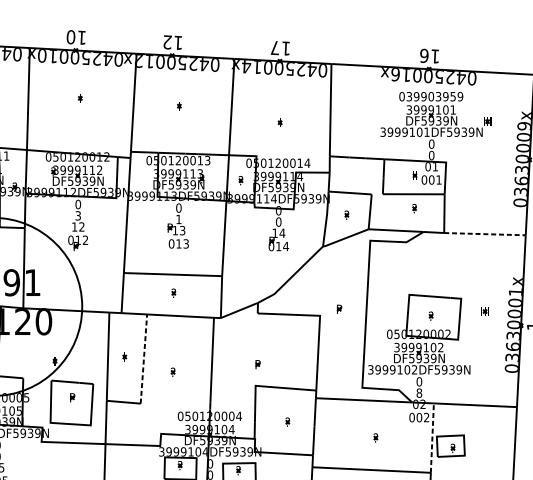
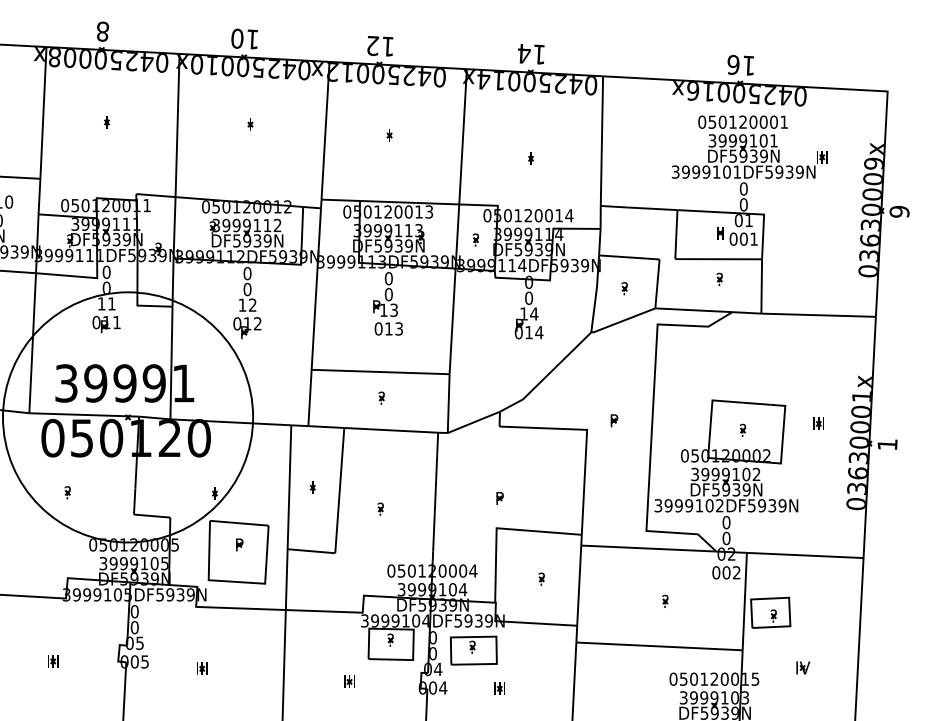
text: (275, 47) -> (524, 53), 17 -> 14
text: (435, 96) -> (748, 121), 039903959 -> 050120001
text: (78, 215) -> (247, 289), 3 -> 0
text: (178, 219) -> (388, 294), 1 -> 0
line: (485, 234) -> (819, 315), dashed -> solid
line: (143, 358) -> (339, 490), dashed -> solid
text: (419, 393) -> (726, 538), 8 -> 0
line: (432, 438) -> (744, 601), dashed -> solid

